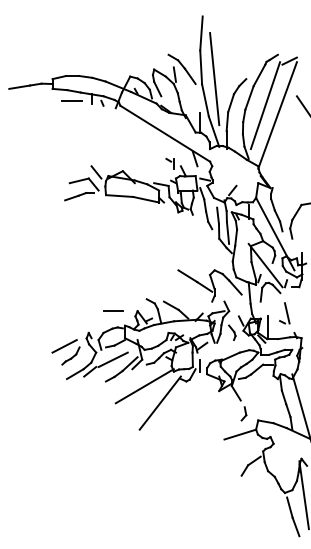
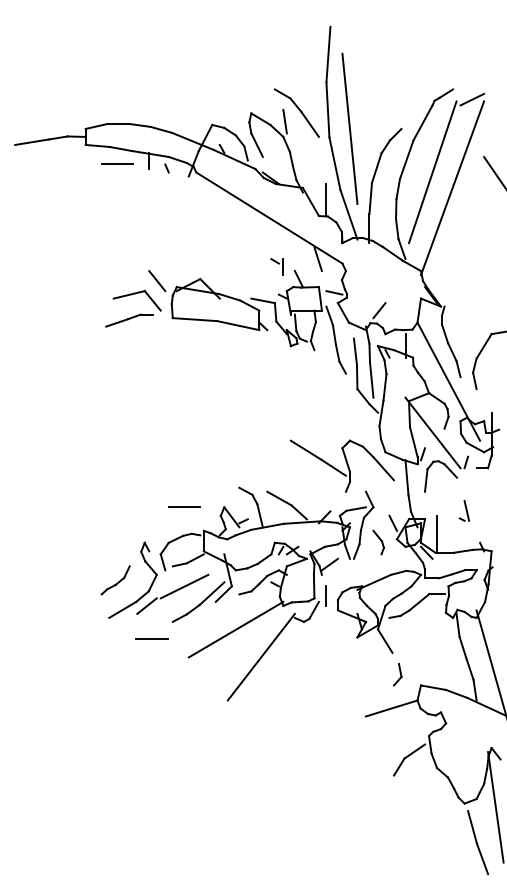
part: (284, 313) -> (463, 511), size x0.6
line: (64, 346) -> (105, 564), removed
line: (93, 391) -> (152, 638), added

